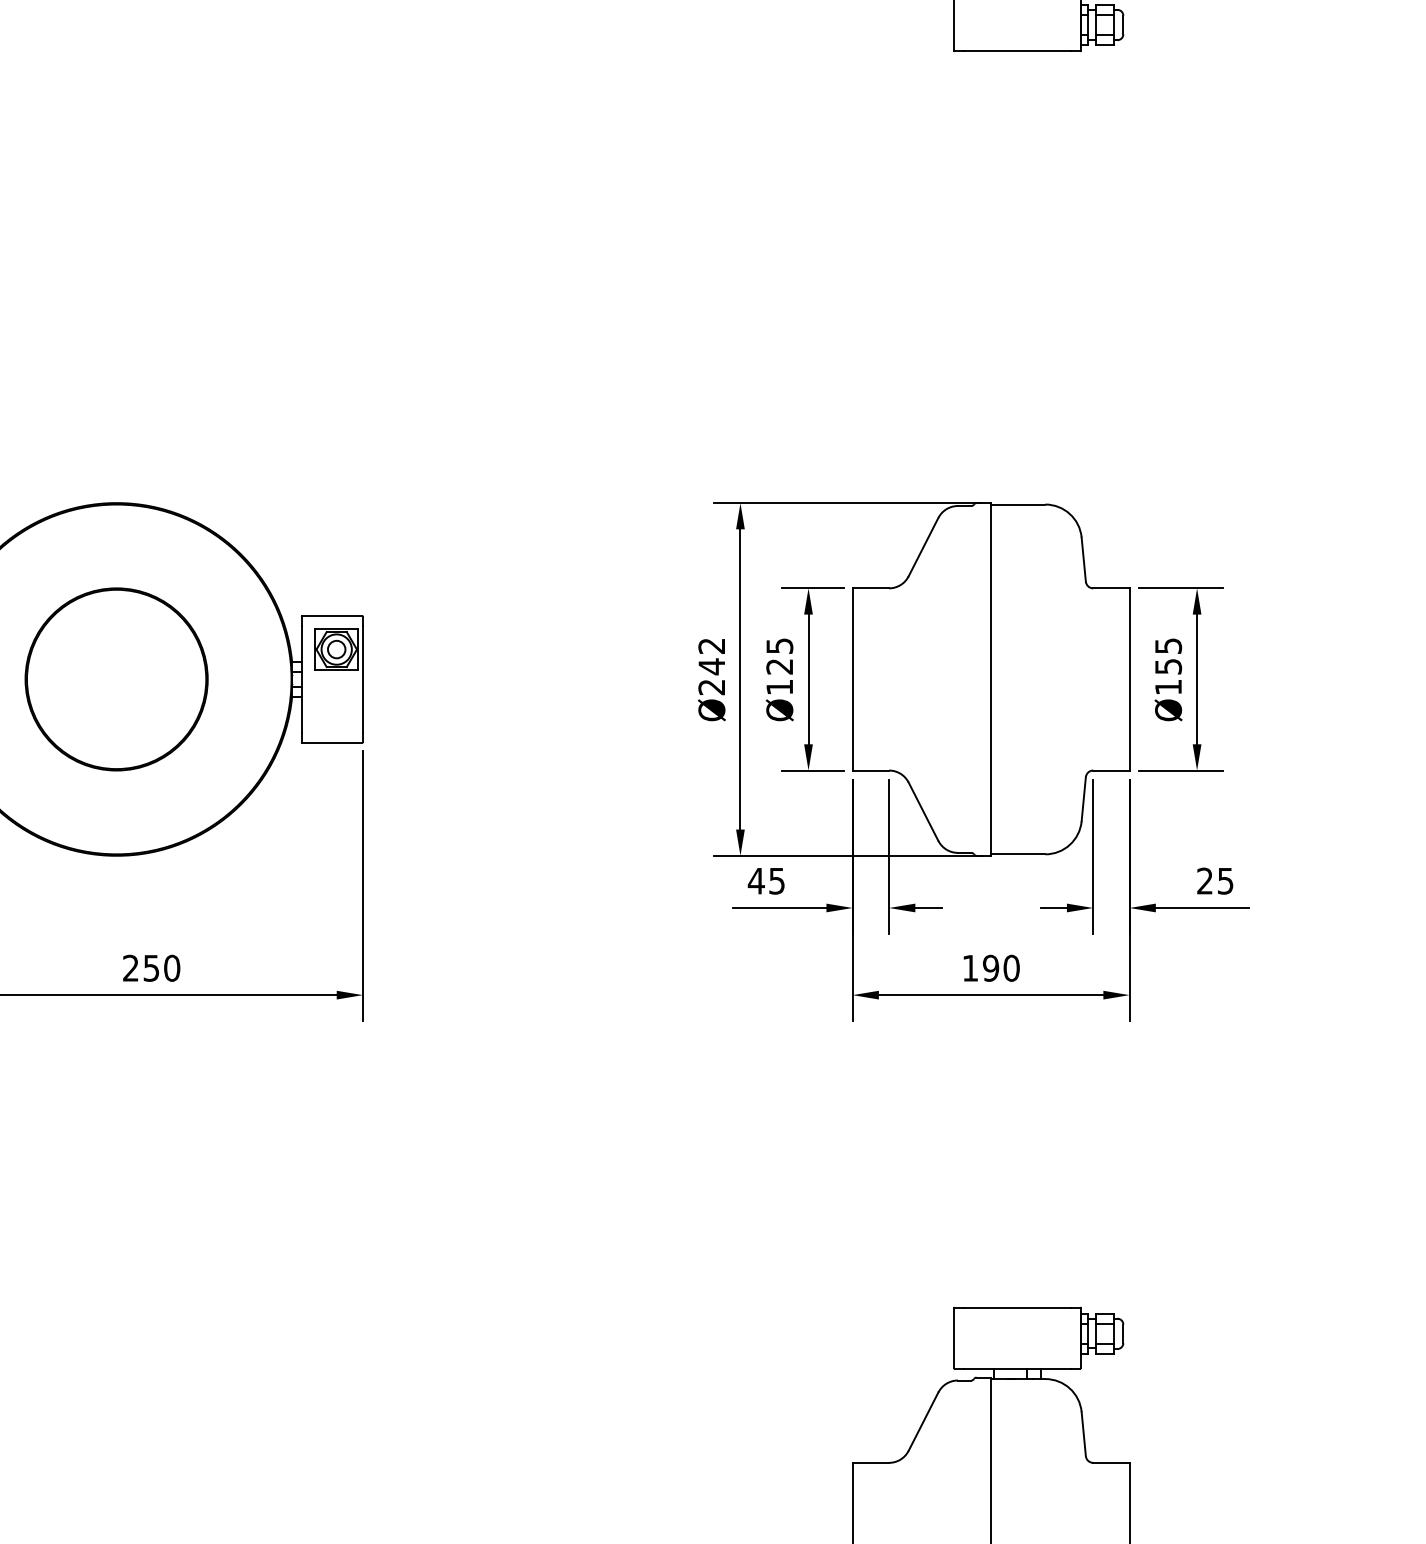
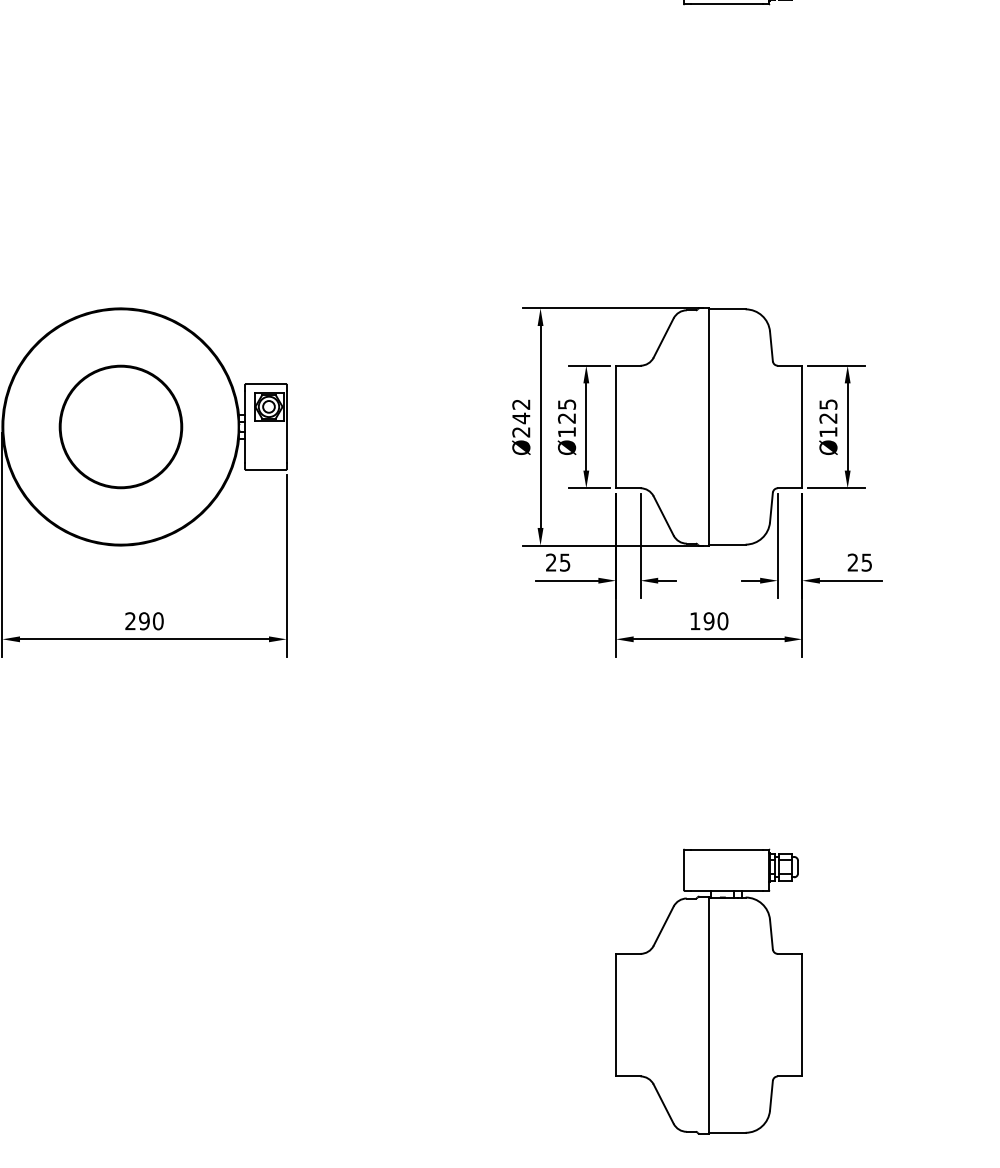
text: (1168, 666) -> (828, 418), Ø155 -> Ø125
text: (755, 880) -> (550, 562), 45 -> 25
text: (151, 967) -> (144, 620), 250 -> 290

